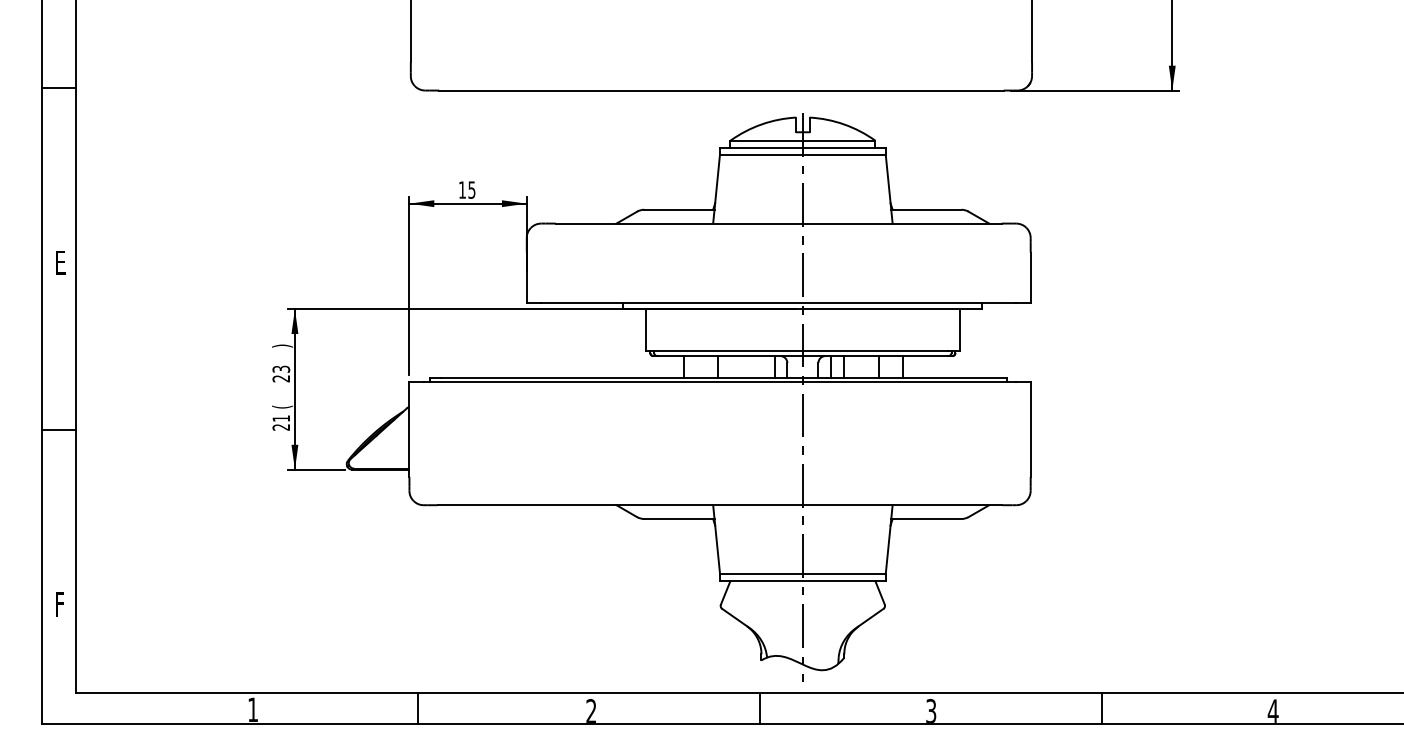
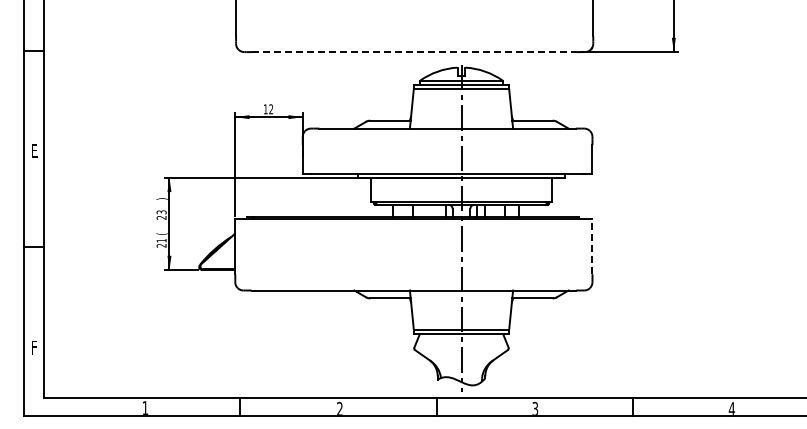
line: (722, 91) -> (415, 52), solid -> dashed
text: (472, 190) -> (271, 109), 15 -> 12
line: (1030, 428) -> (592, 246), solid -> dashed

